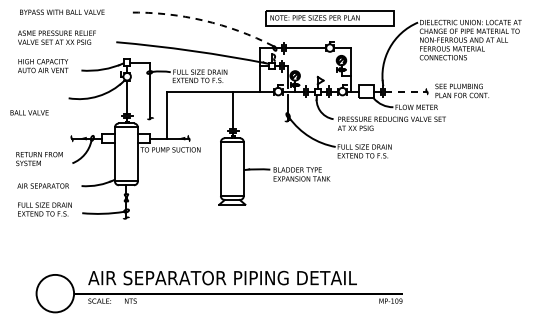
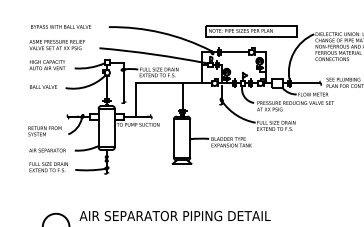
arc: (203, 20) -> (161, 32), dashed -> solid
line: (406, 91) -> (306, 83), dashed -> solid
text: (29, 112) -> (43, 86), moved

